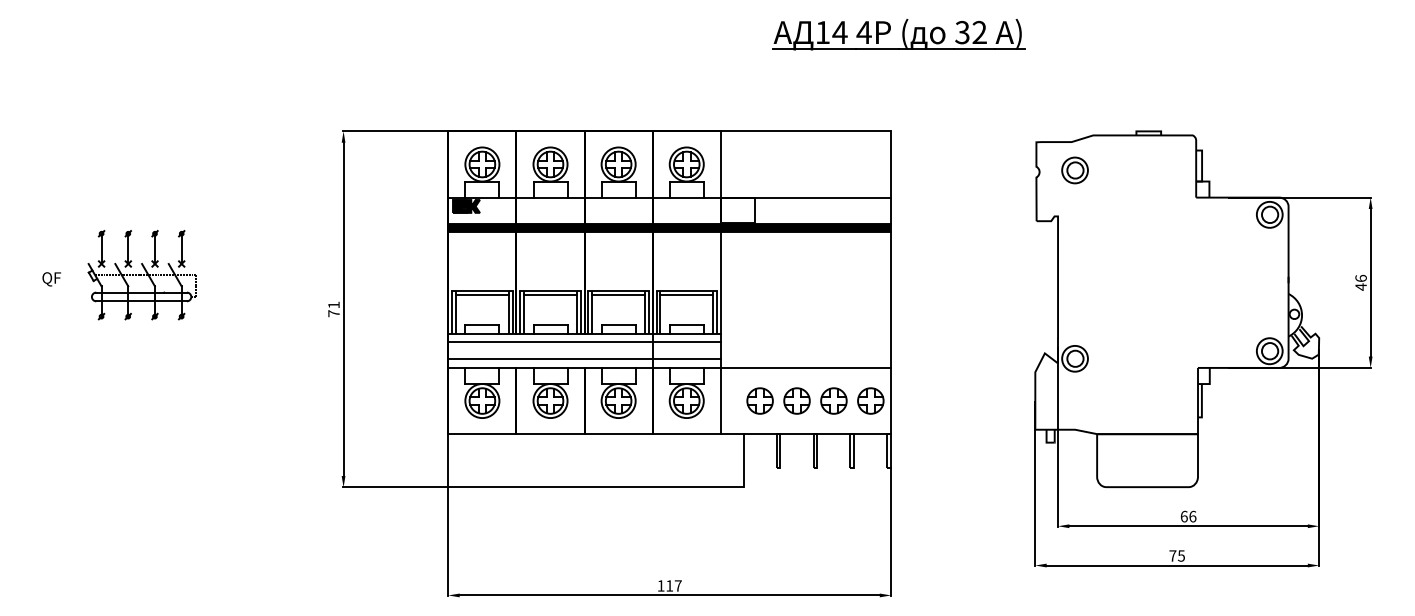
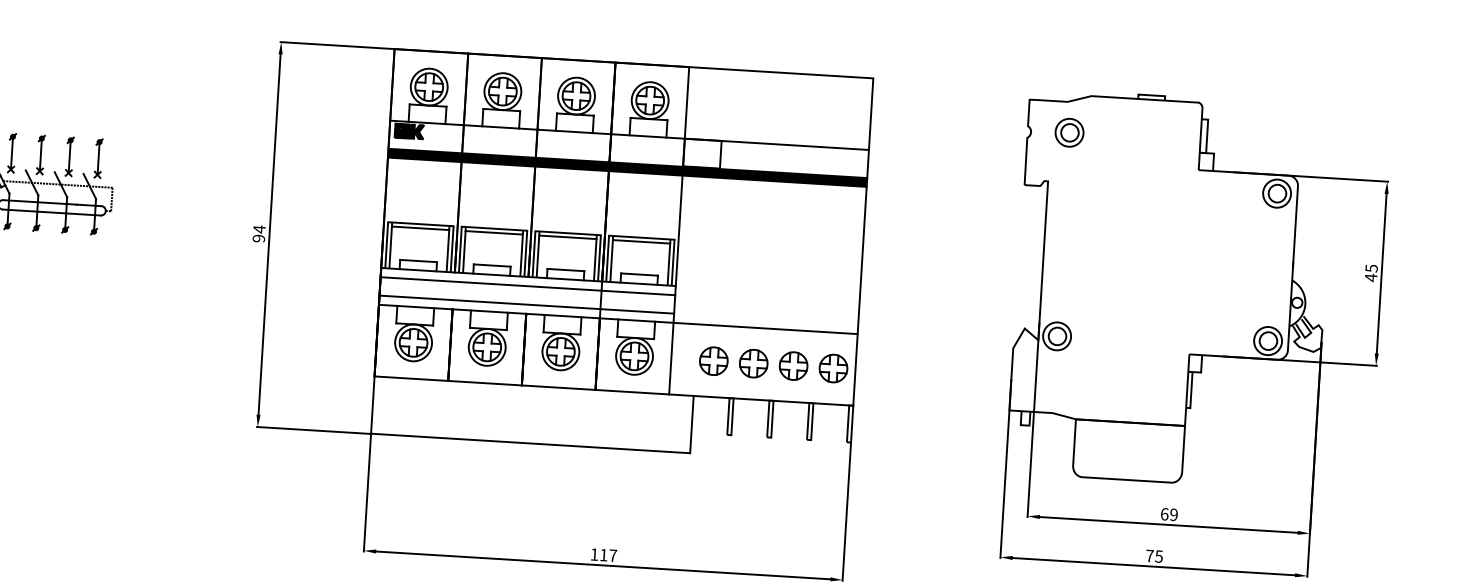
text: (1360, 278) -> (1370, 268), 46 -> 45
text: (333, 309) -> (258, 234), 71 -> 94
text: (1192, 516) -> (1173, 514), 66 -> 69

